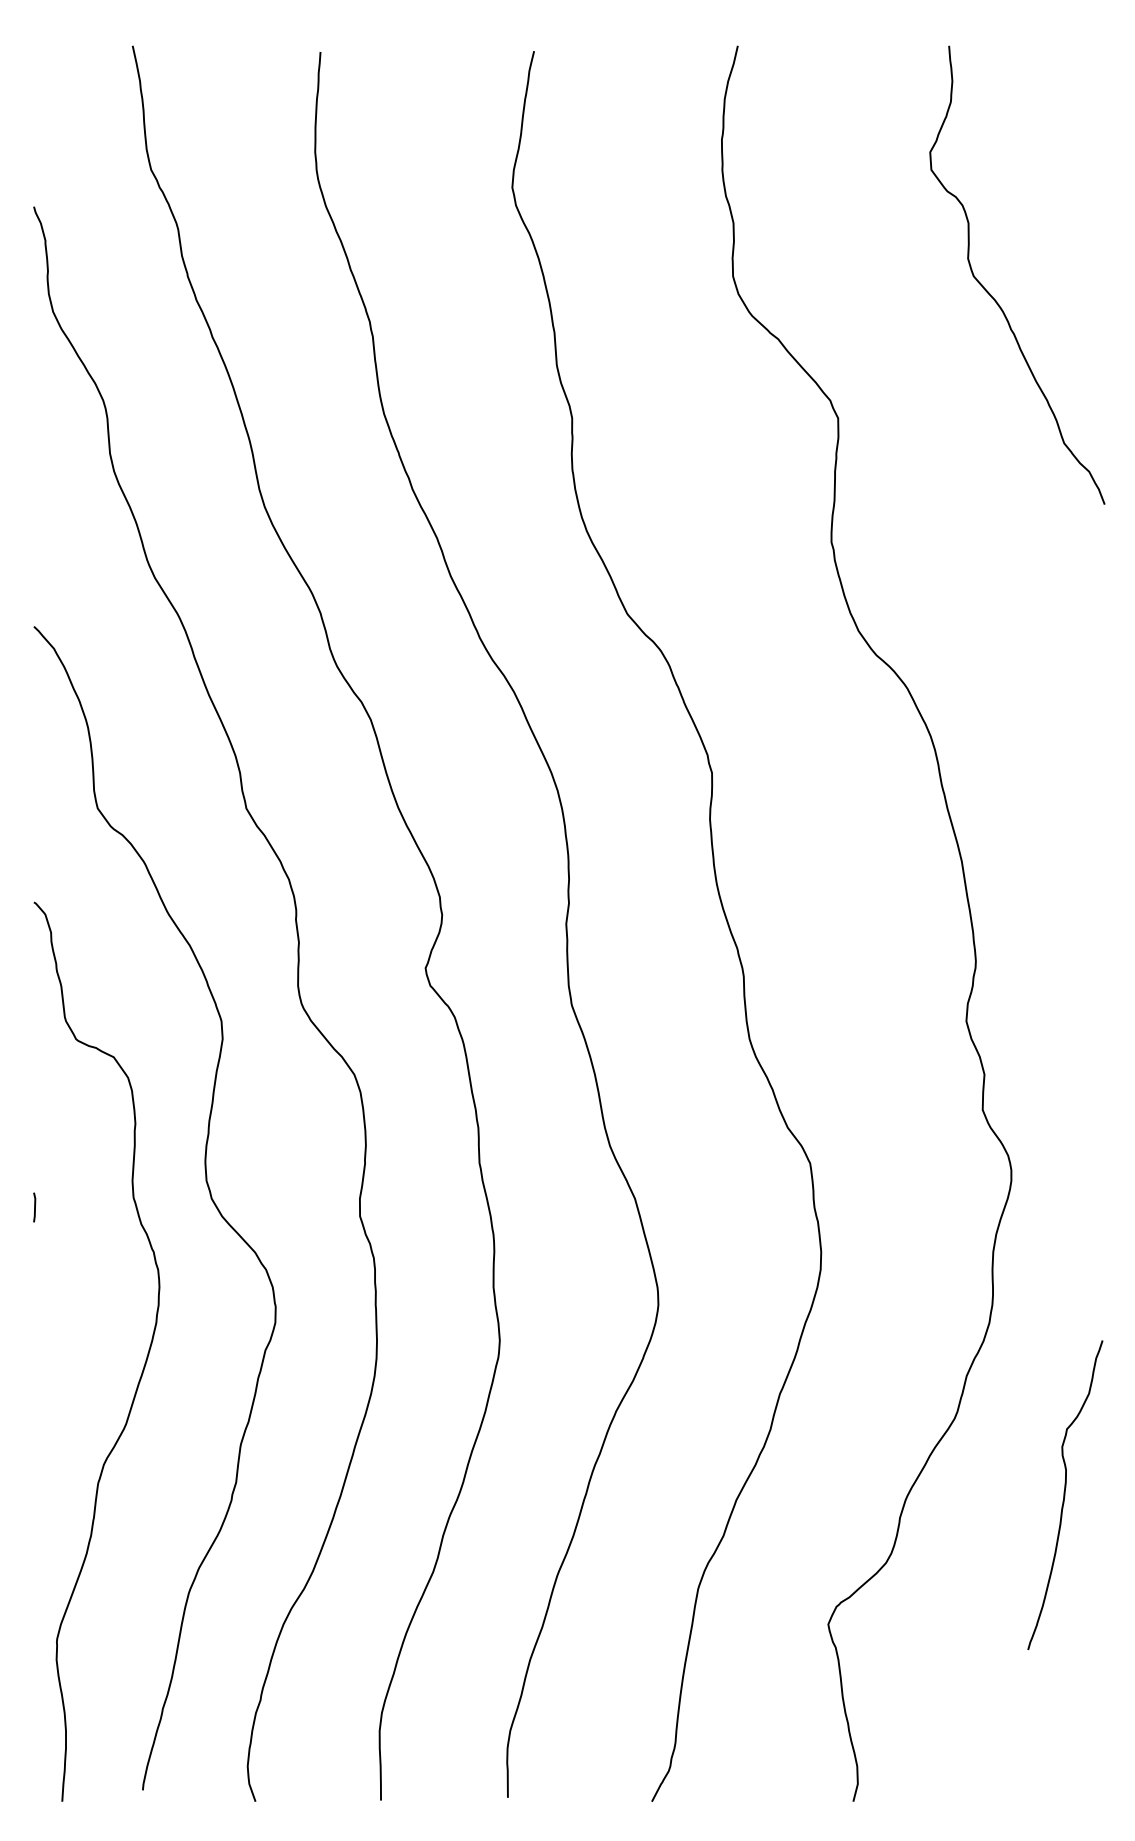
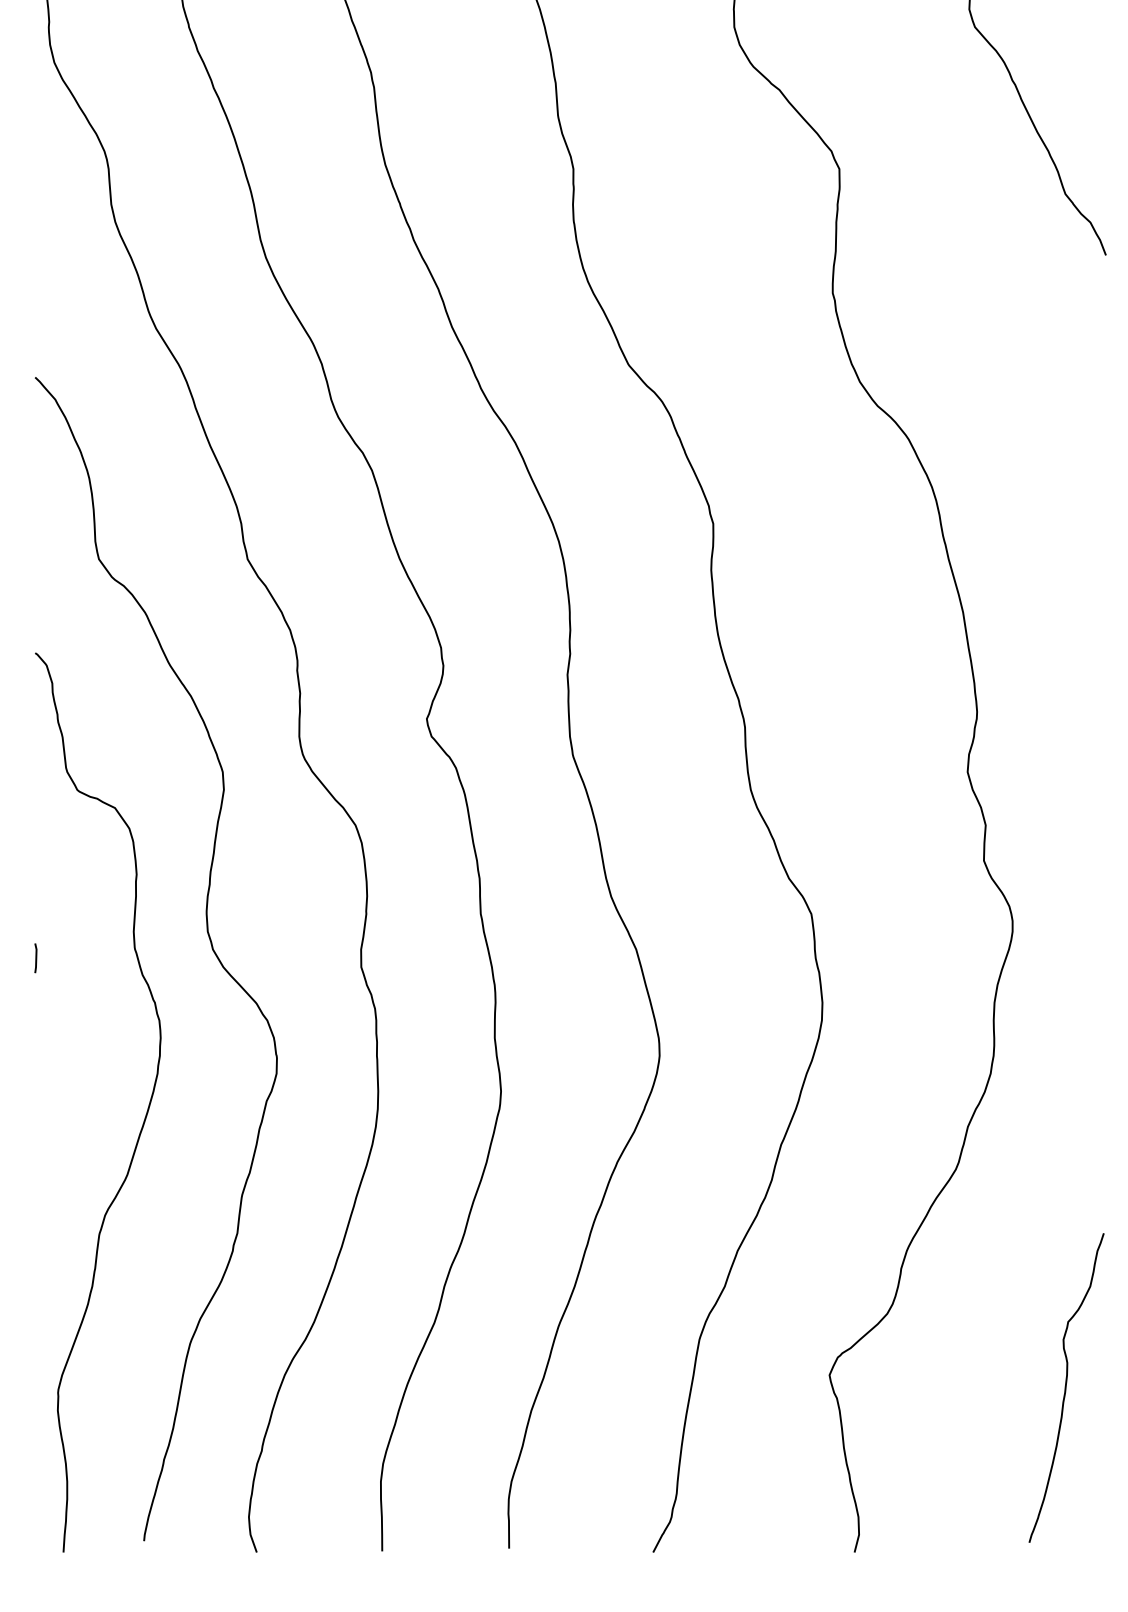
curve: (1065, 1494) -> (1066, 1387), moved

